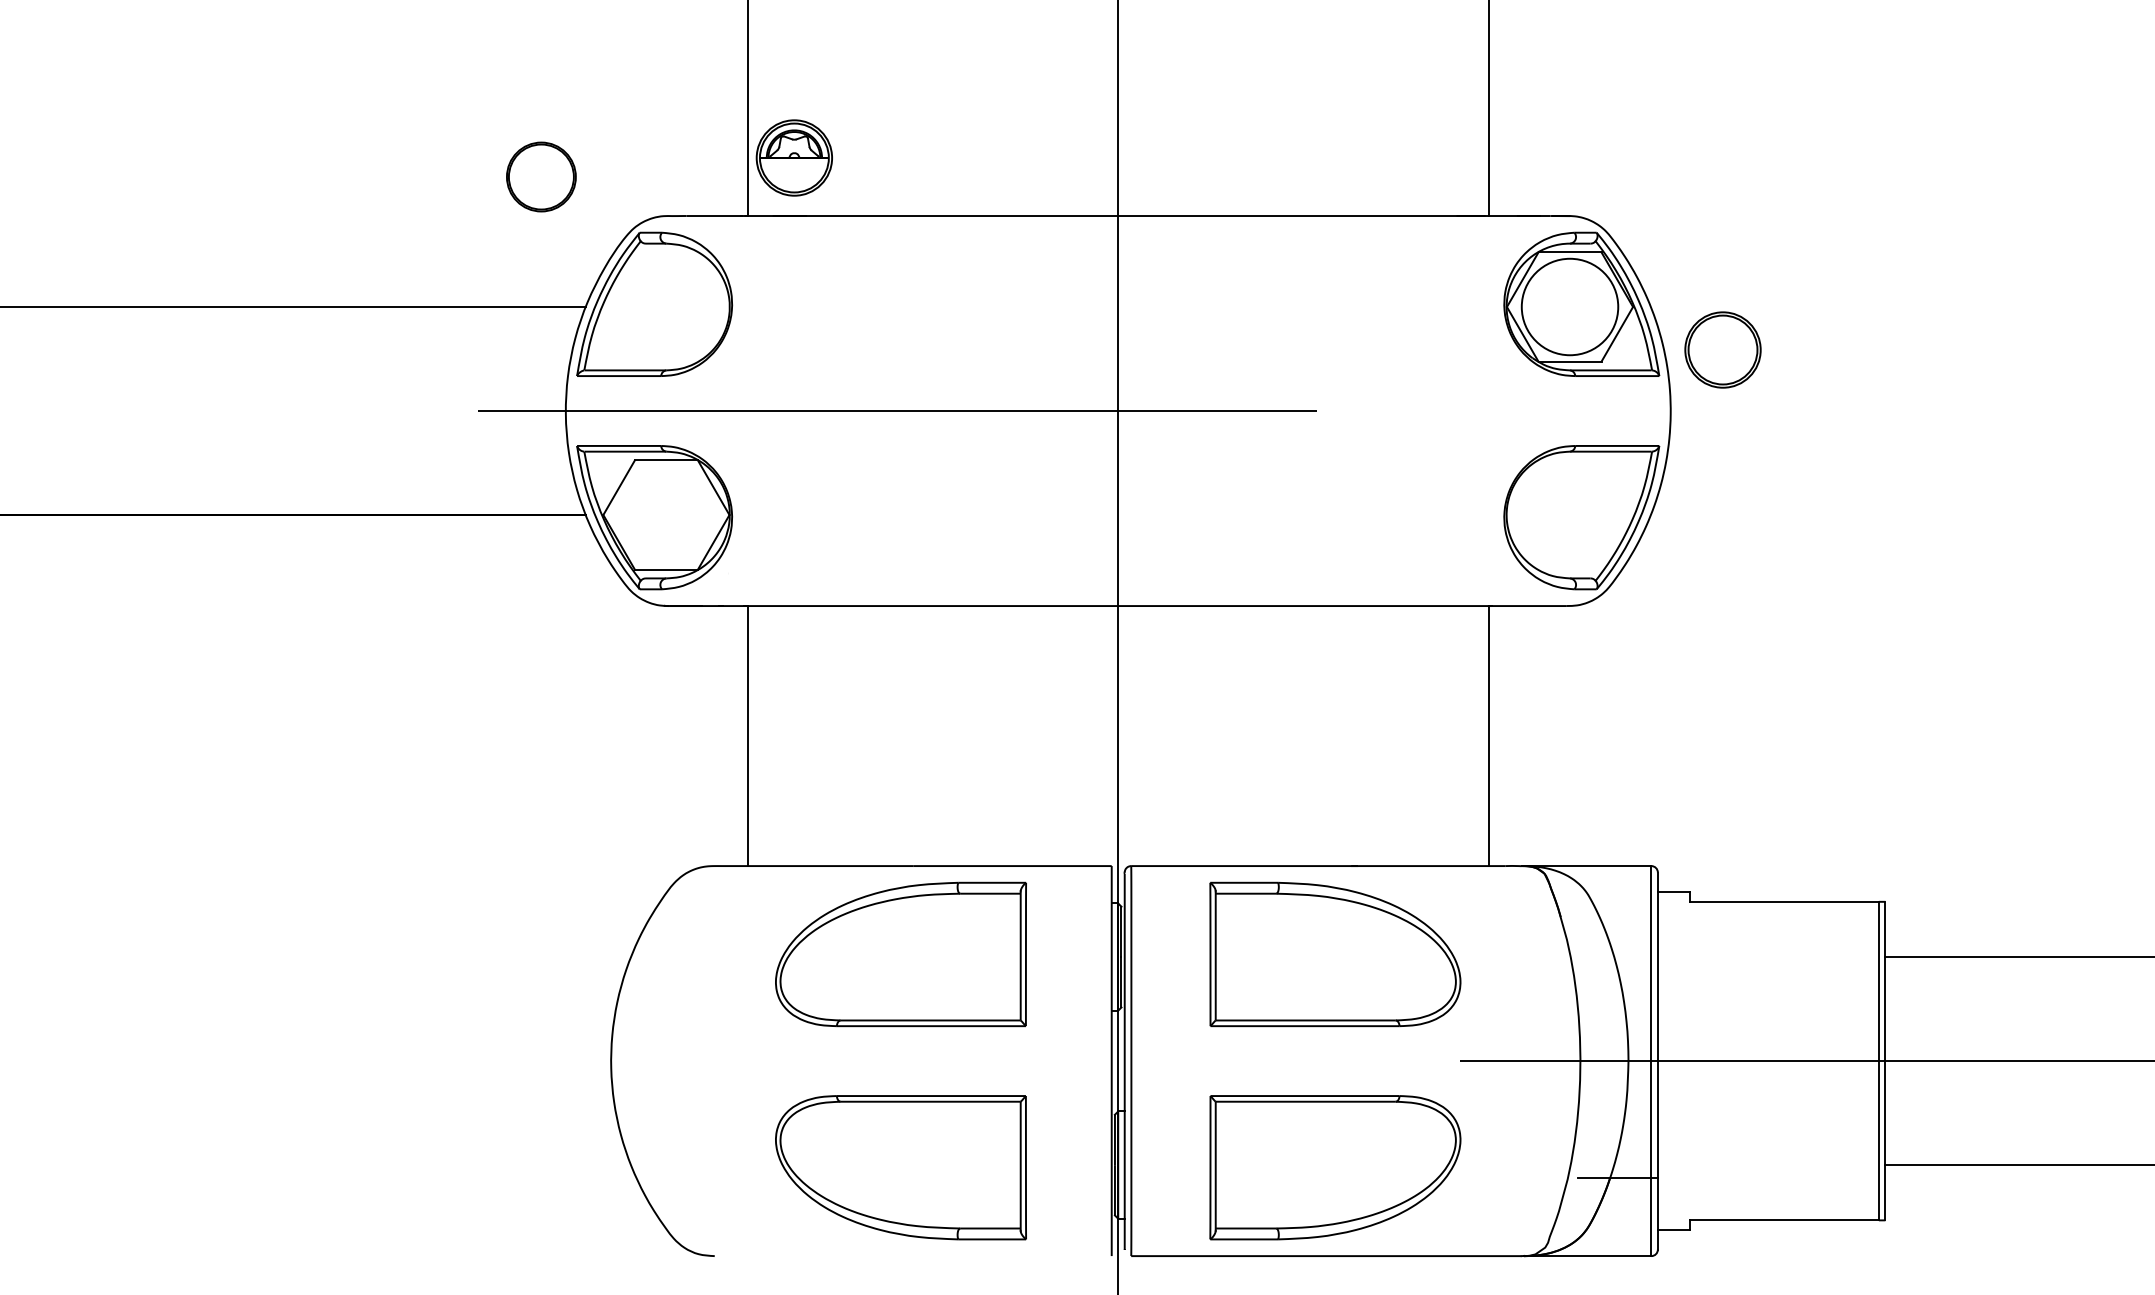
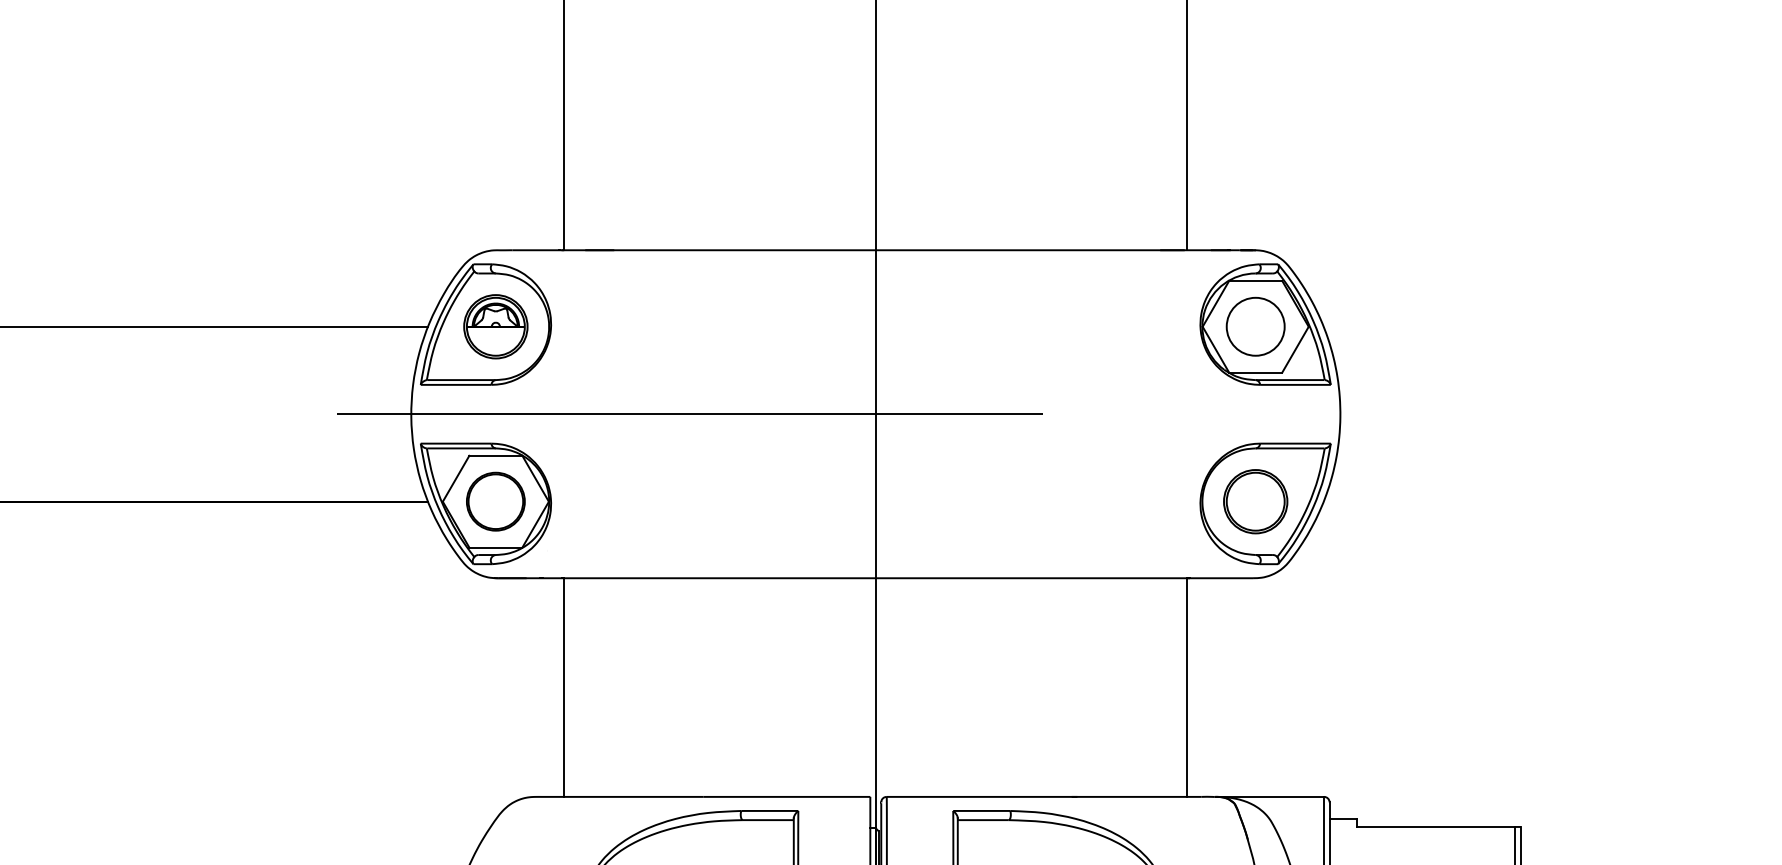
part: (793, 157) -> (495, 326), moved
part: (541, 176) -> (495, 501), moved
circle: (1569, 306) -> (1255, 326), size x0.71
part: (1722, 349) -> (1255, 501), moved

